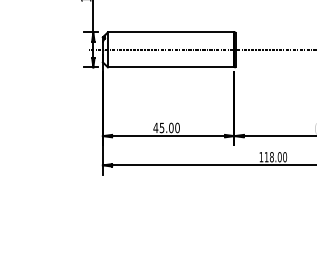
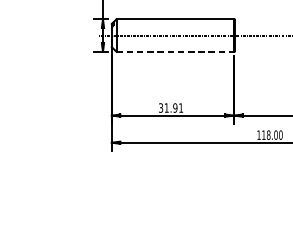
line: (171, 67) -> (175, 51), solid -> dashed
text: (166, 127) -> (170, 107), 45.00 -> 31.91

